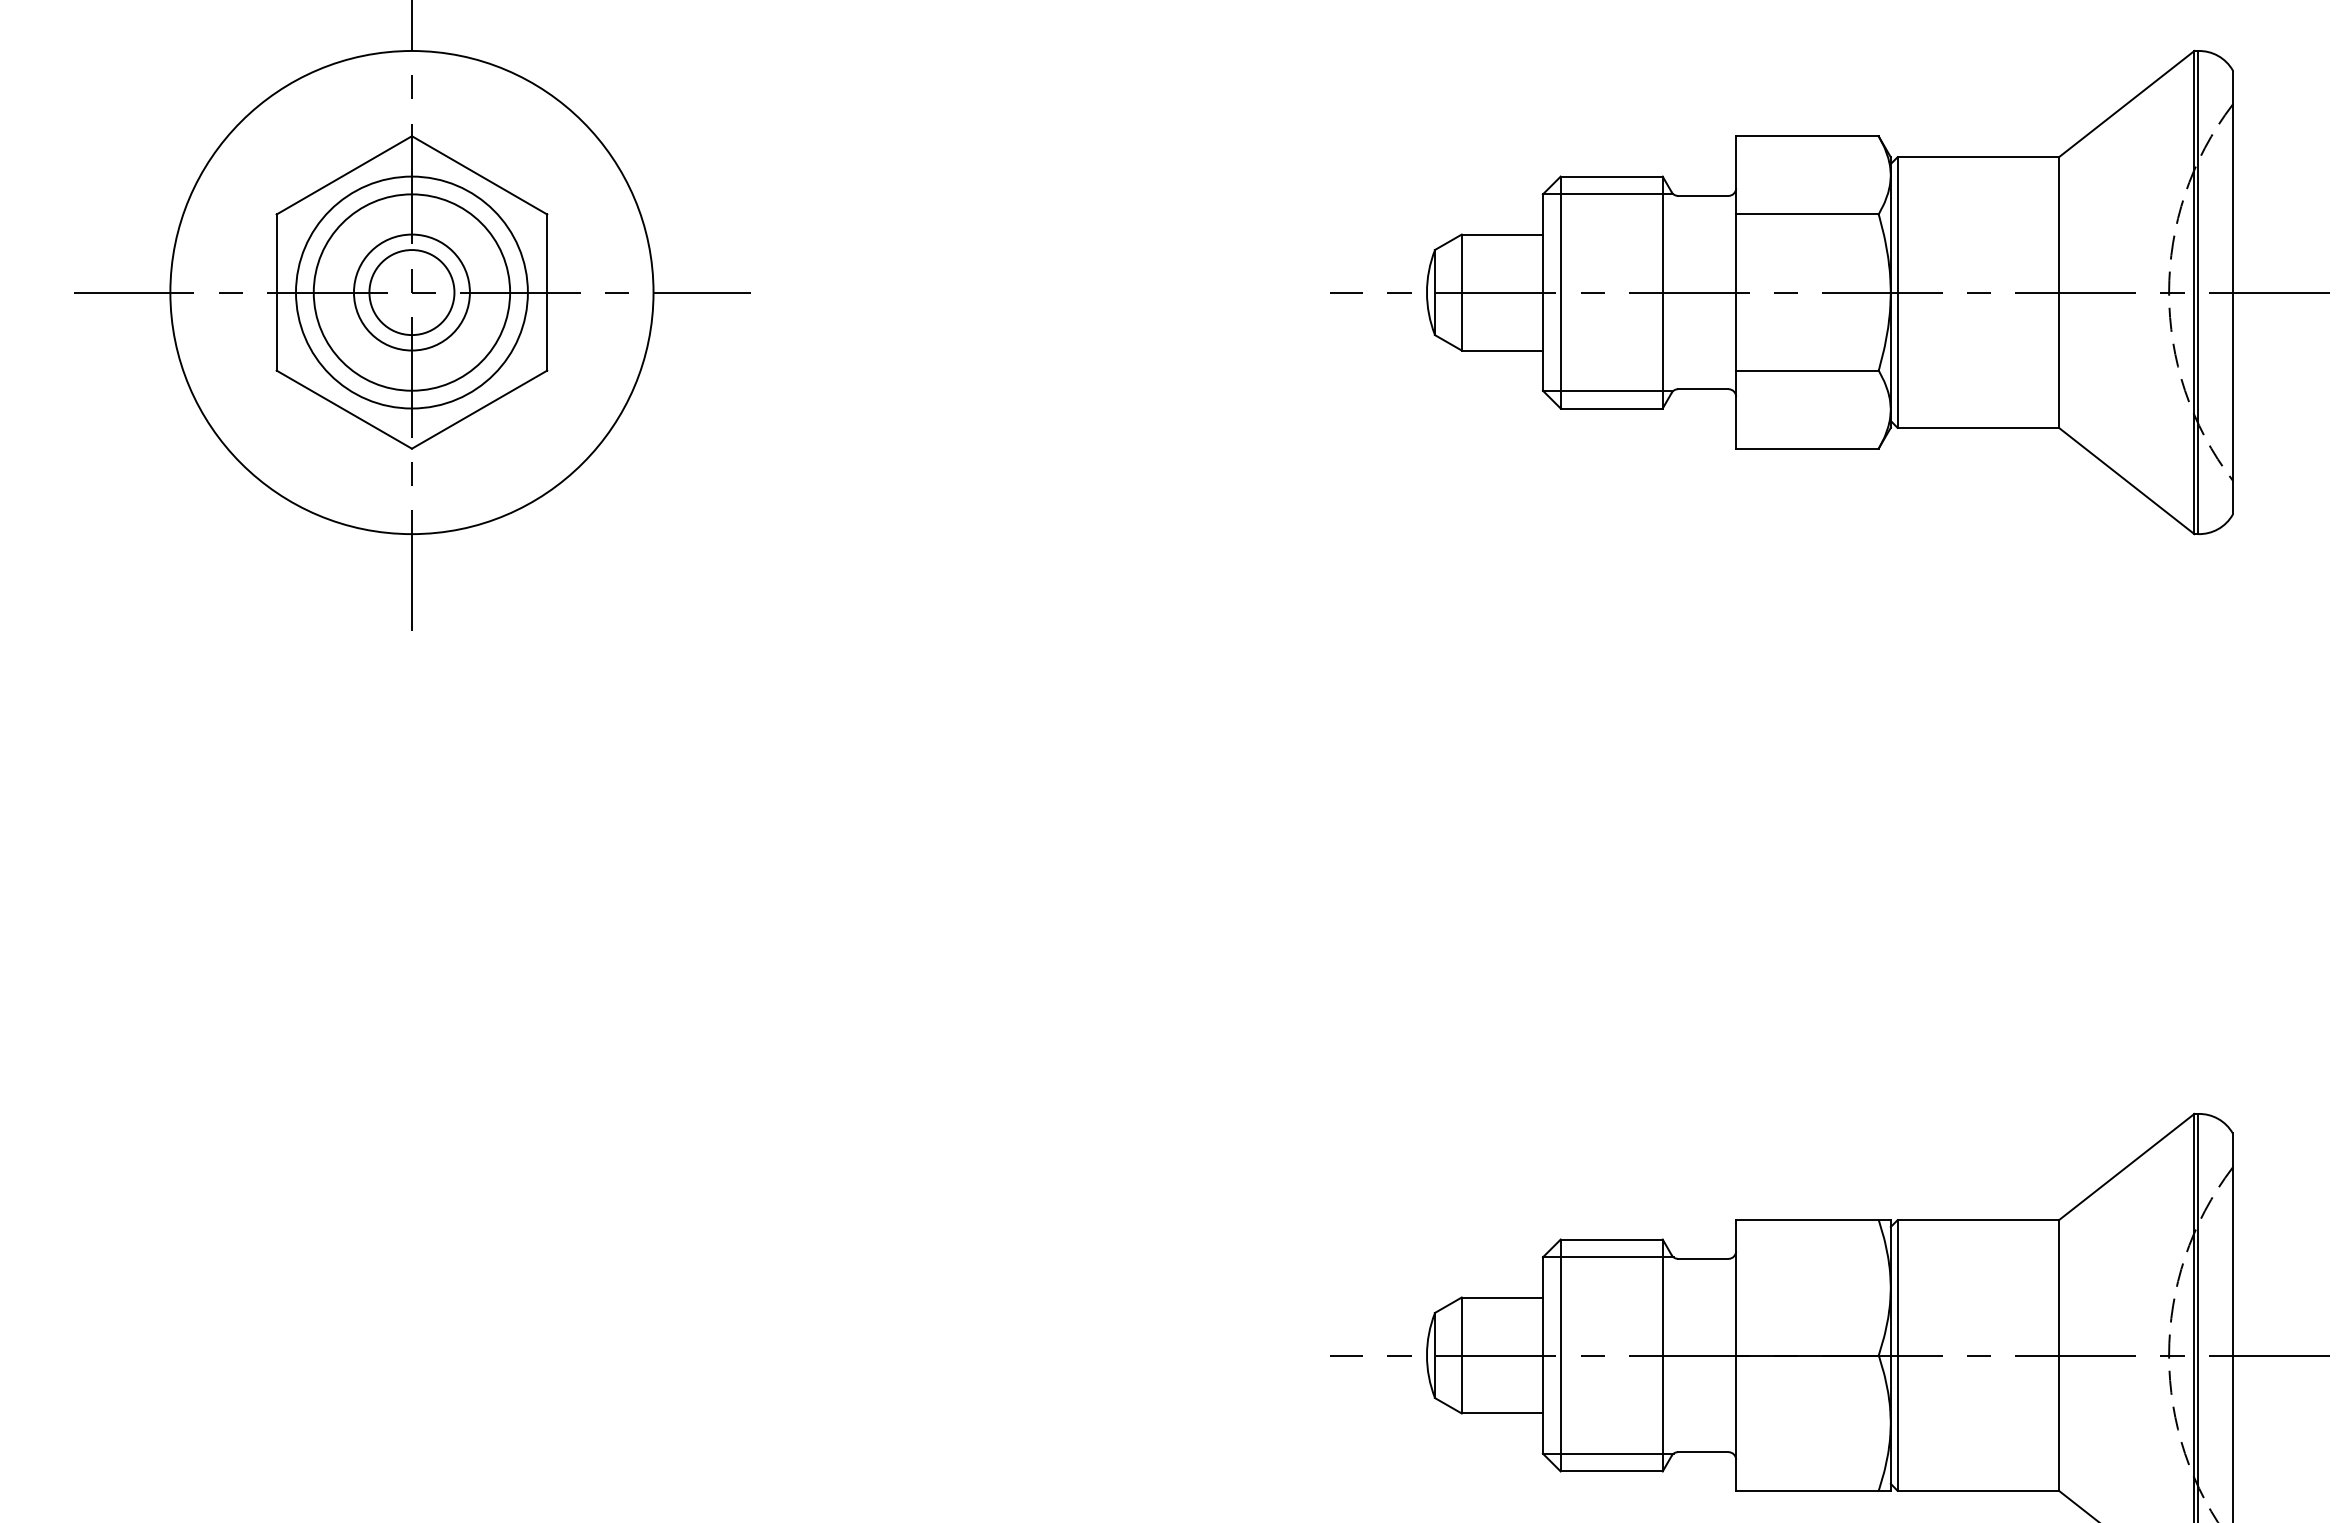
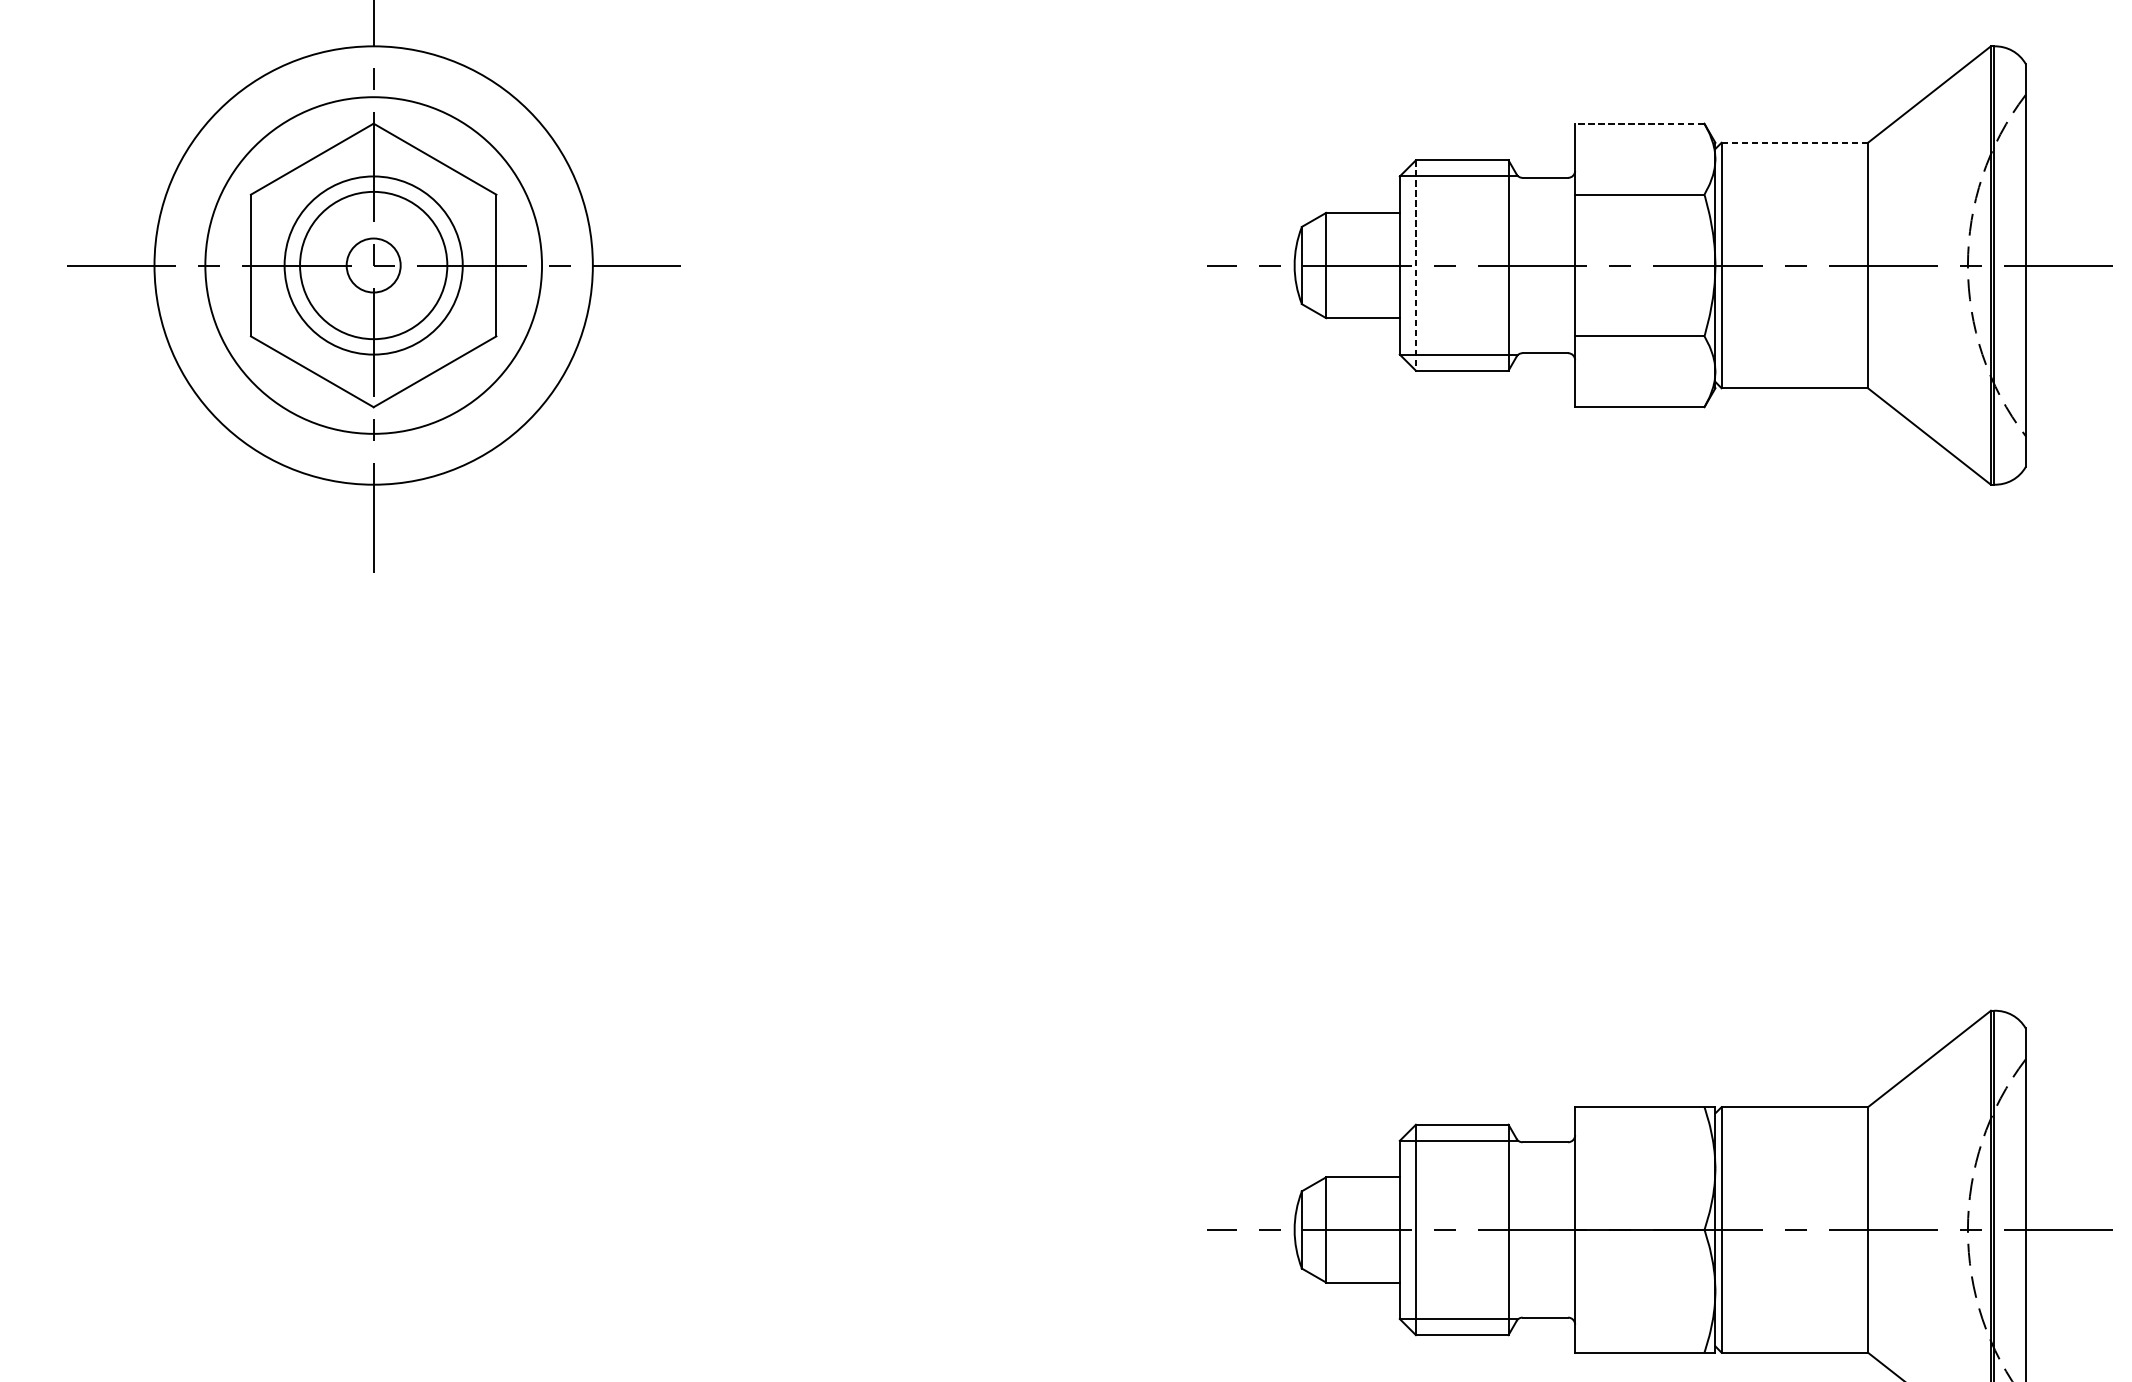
line: (1806, 136) -> (1638, 123), solid -> dashed
line: (1978, 157) -> (1795, 142), solid -> dashed
circle: (411, 292) -> (373, 265), size x0.7
circle: (411, 292) -> (373, 265), size x1.4
circle: (411, 292) -> (373, 265), size x1.6
line: (1560, 292) -> (1415, 265), solid -> dashed

